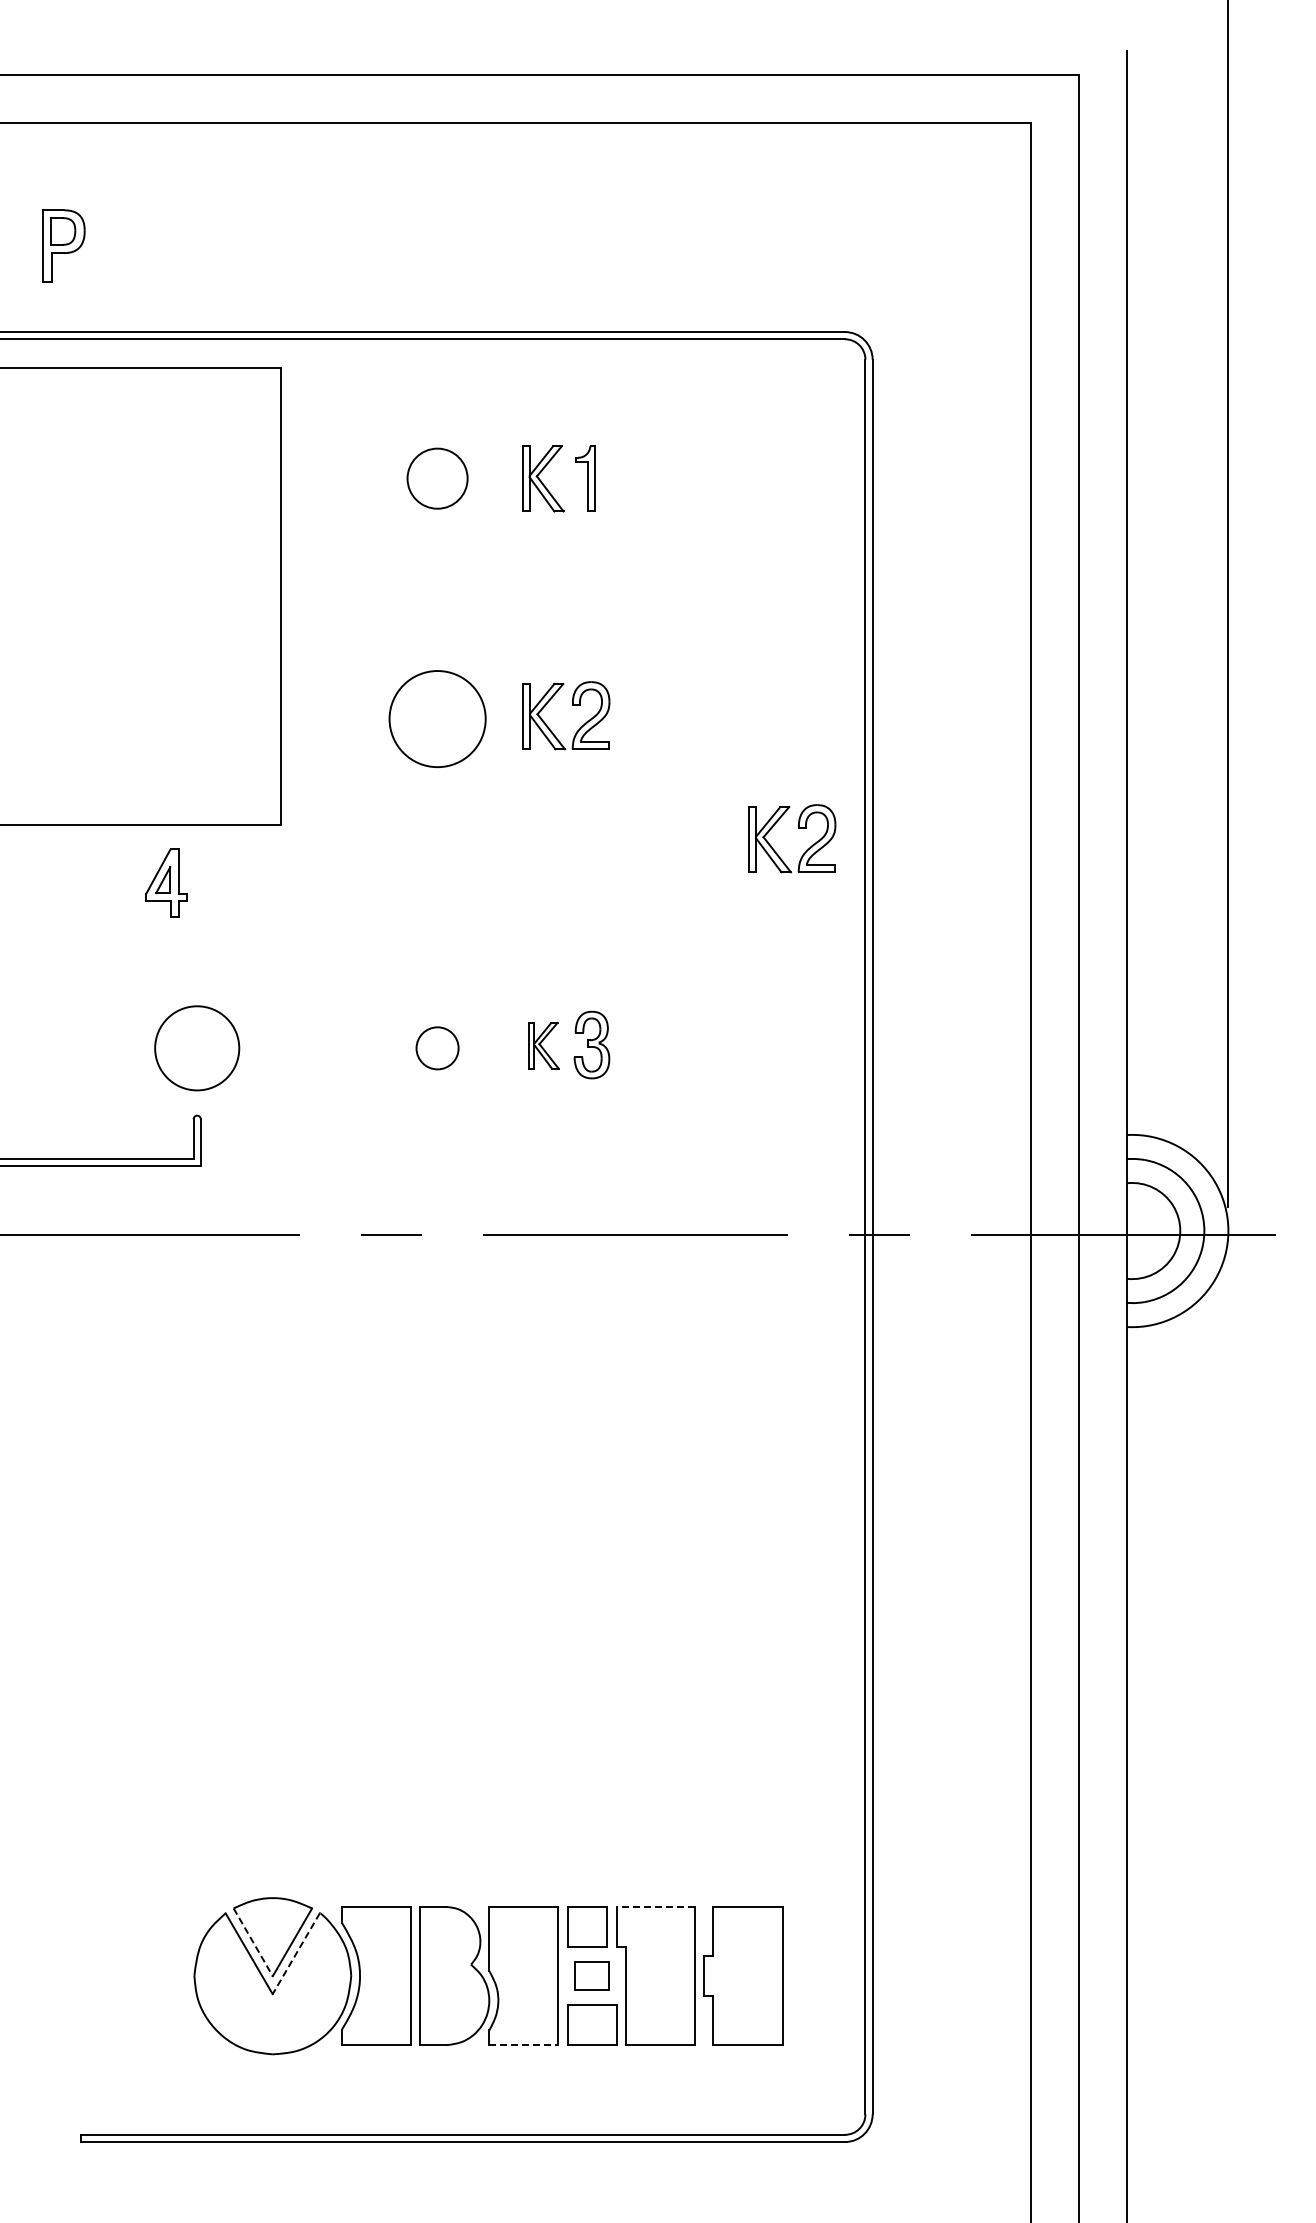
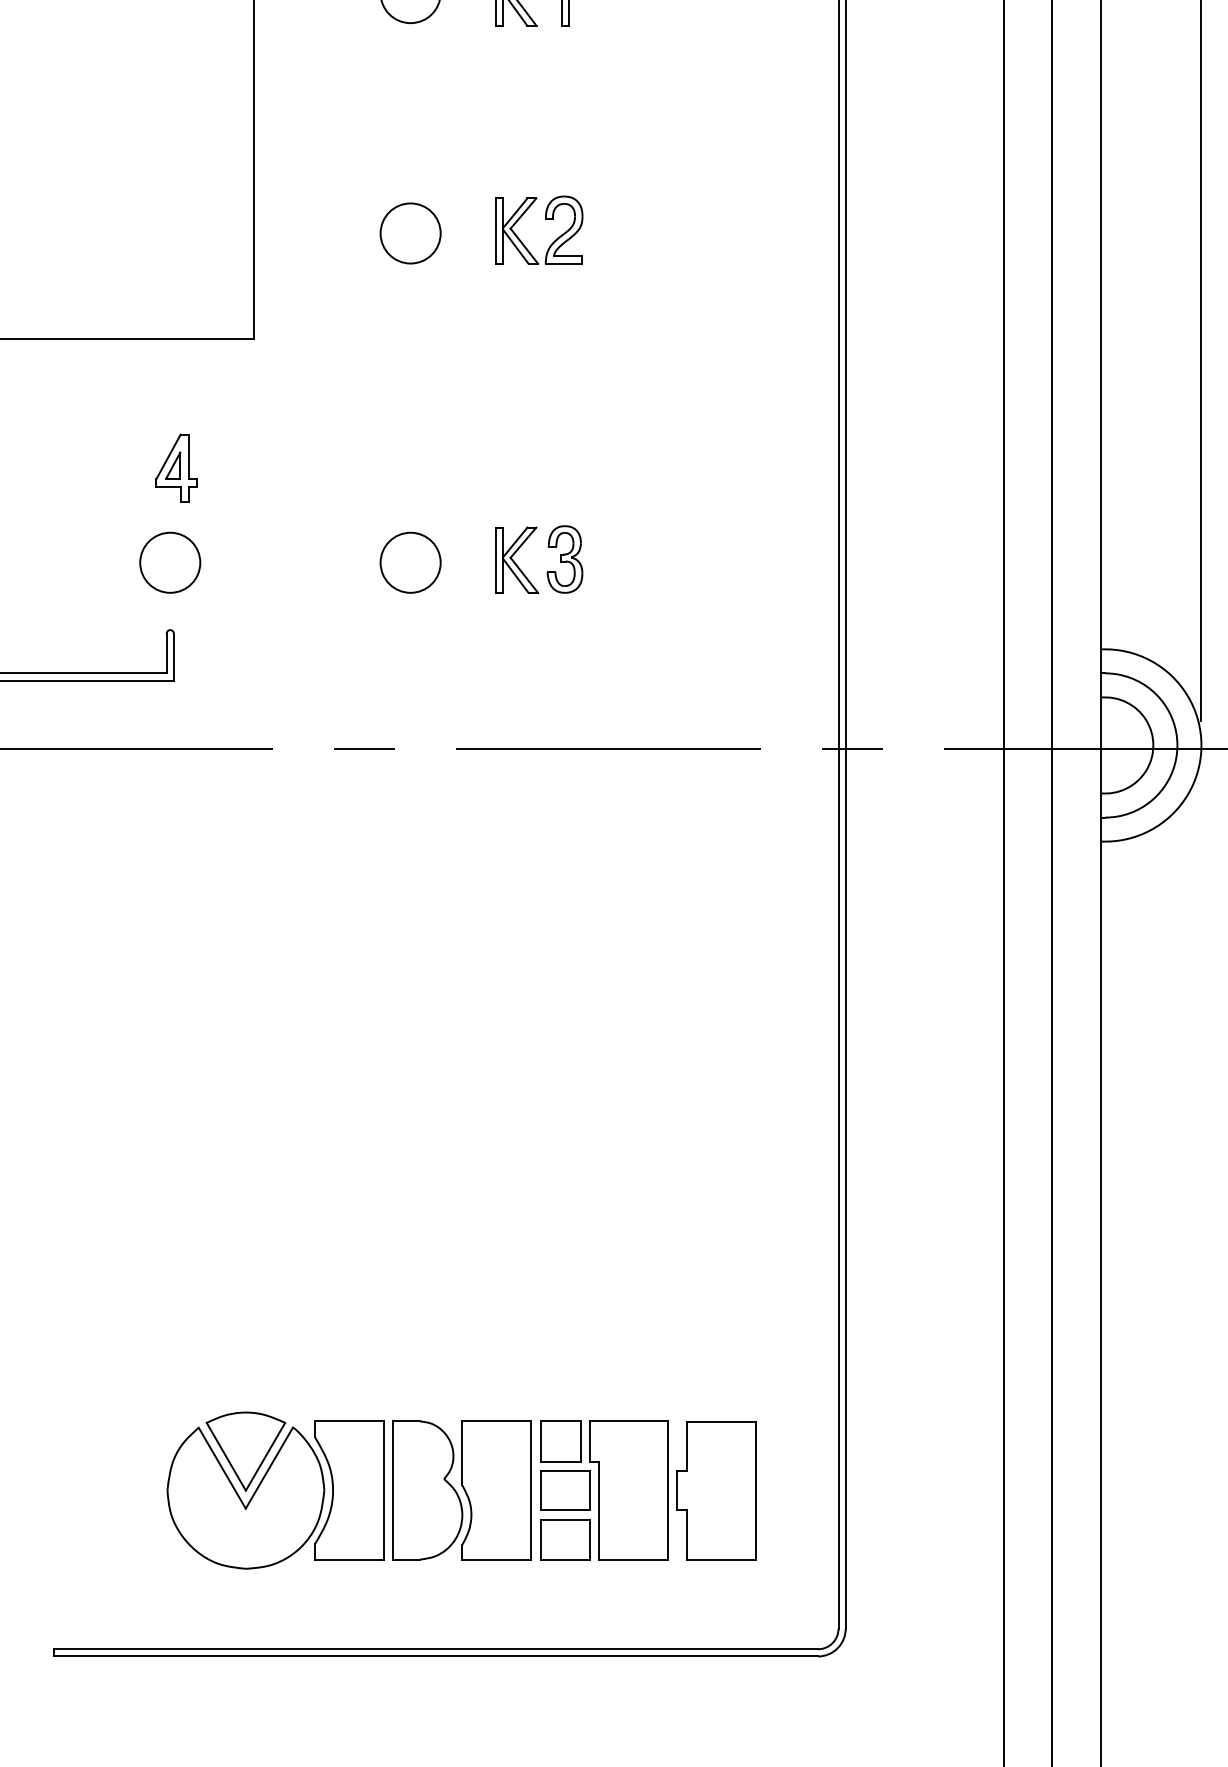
circle: (437, 718) -> (410, 232), size x0.62
part: (798, 828) -> (771, 342), removed
part: (166, 882) -> (176, 467), moved
part: (543, 1045) -> (516, 559), size x1.43
circle: (197, 1048) -> (170, 562), size x0.71
circle: (437, 1048) -> (410, 562), size x1.43
line: (655, 1907) -> (628, 1421), dashed -> solid
line: (253, 1942) -> (226, 1456), dashed -> solid
line: (296, 1953) -> (269, 1467), dashed -> solid
part: (592, 1975) -> (565, 1489), size x1.43
line: (523, 2045) -> (496, 1559), dashed -> solid

